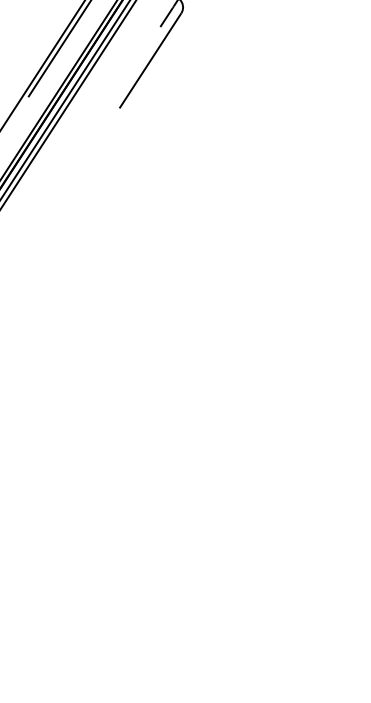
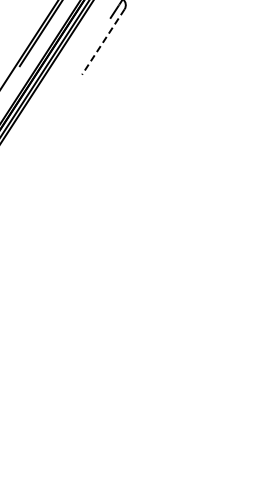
line: (150, 61) -> (103, 42), solid -> dashed

